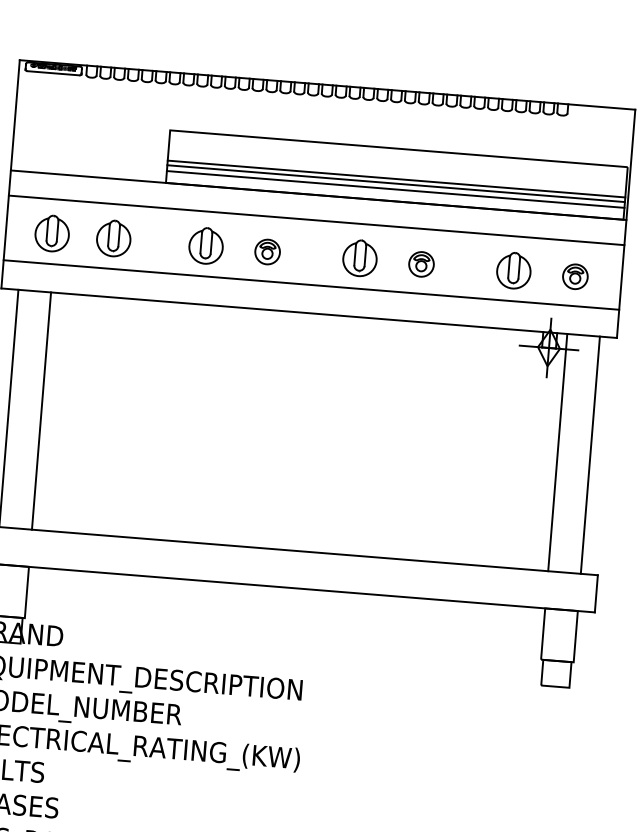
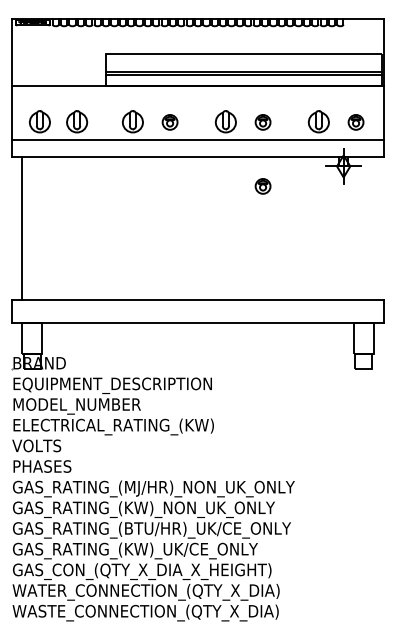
line: (394, 189) -> (243, 78), removed
line: (315, 221) -> (197, 101), removed
part: (412, 370) -> (262, 186), added
line: (42, 410) -> (42, 228), removed
line: (557, 452) -> (353, 228), removed
line: (590, 454) -> (373, 228), removed

